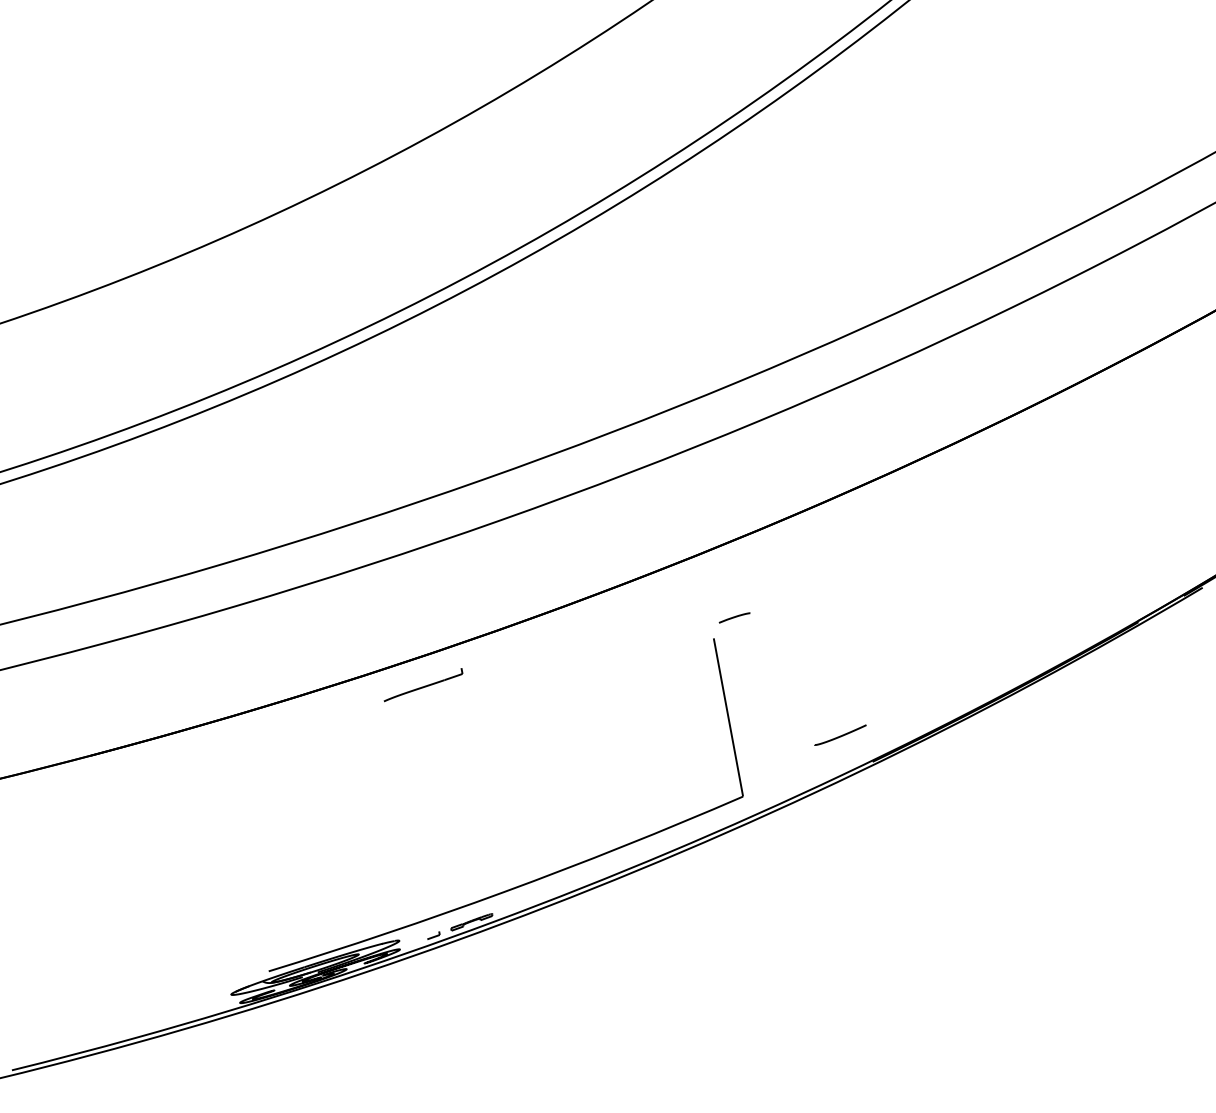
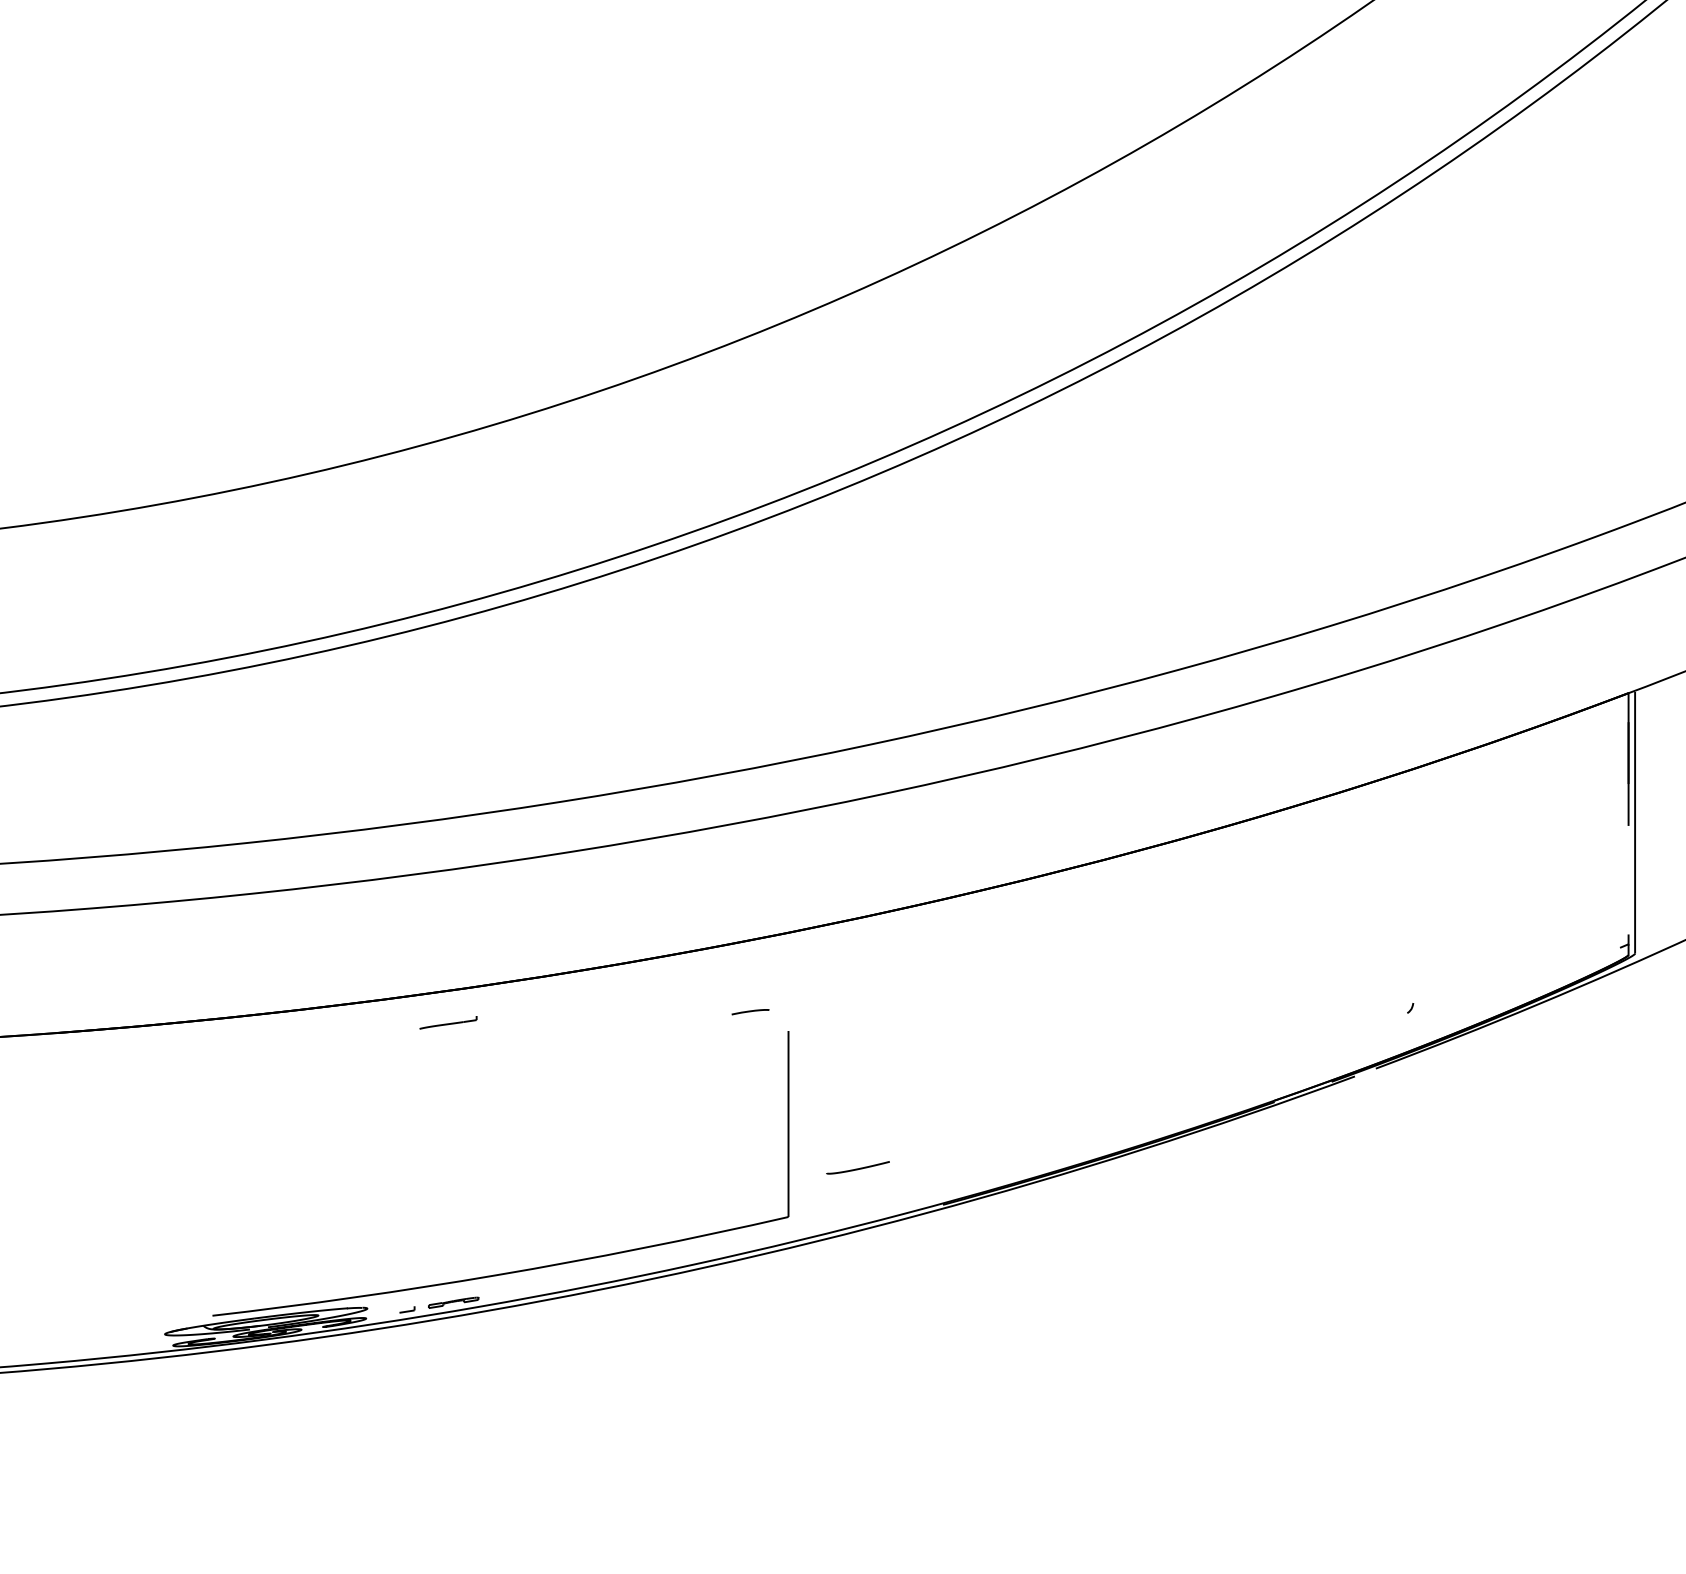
line: (734, 618) -> (750, 1012), moved
part: (423, 684) -> (448, 1022), size x0.6
curve: (840, 735) -> (857, 1168), moved

